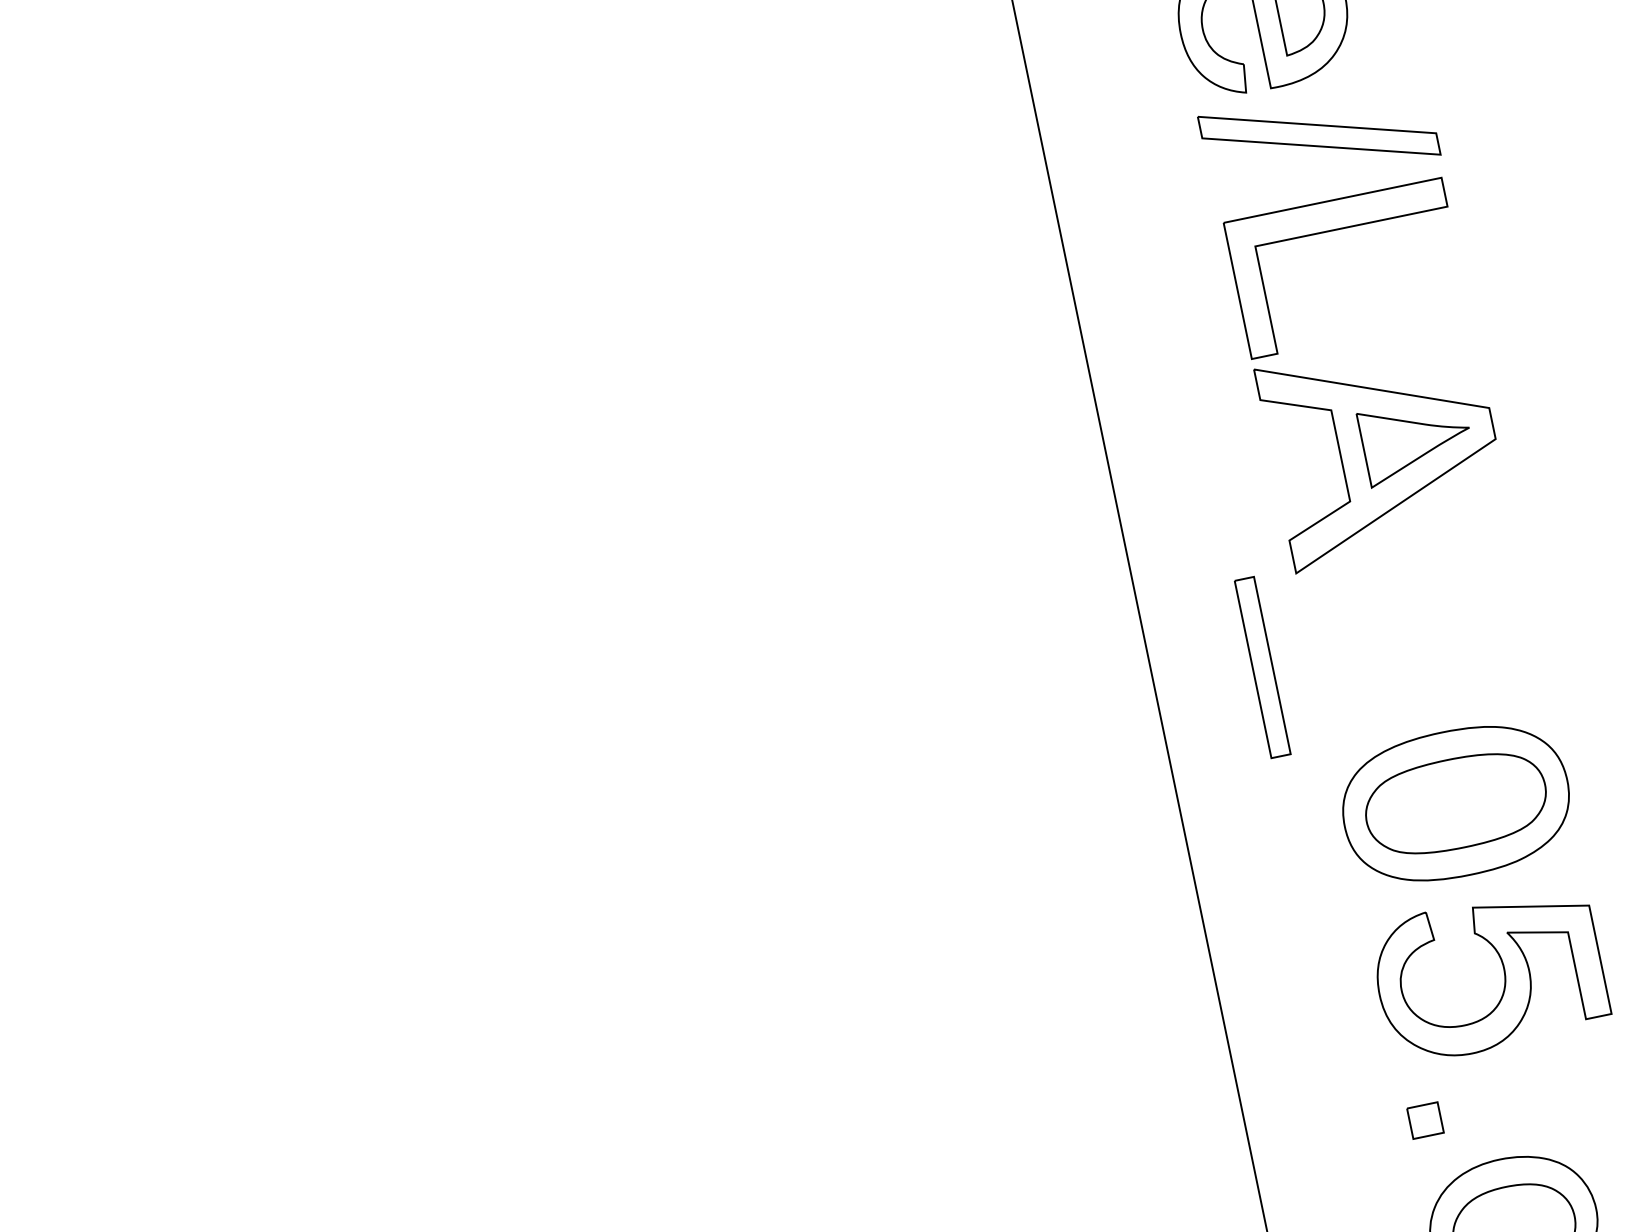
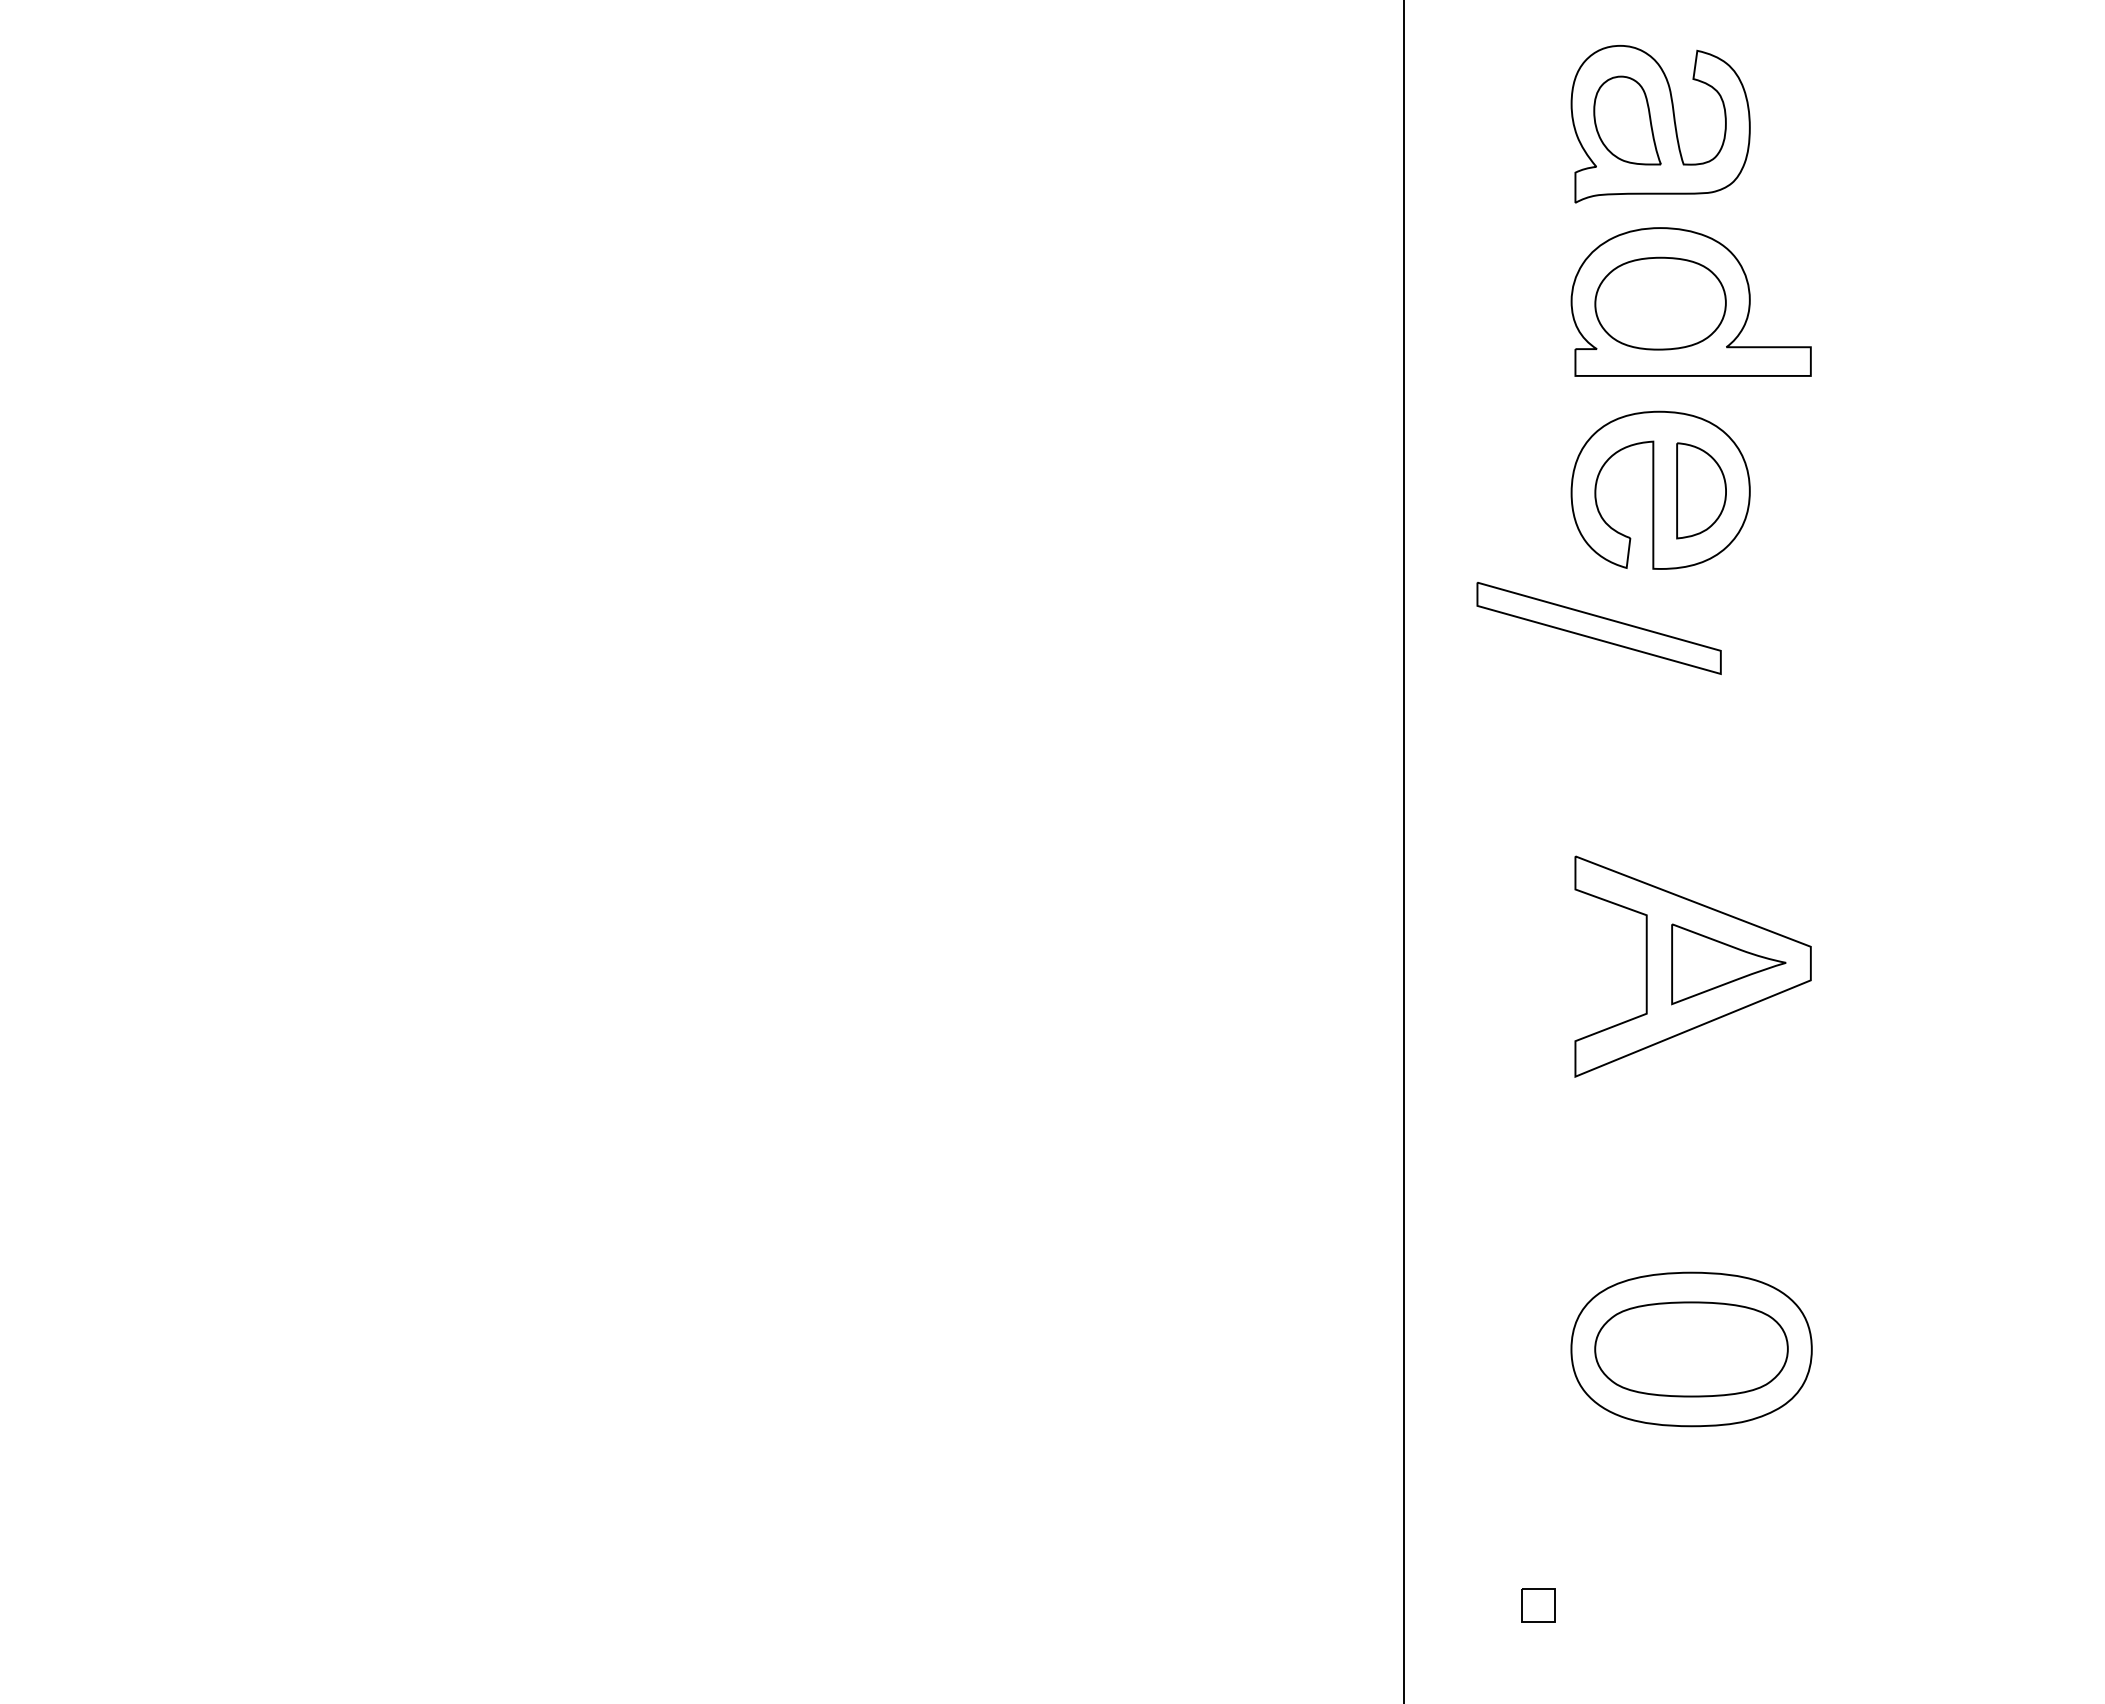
part: (1318, 136) -> (1598, 628), moved
part: (1338, 229) -> (1692, 729), removed
part: (1262, 667) -> (1520, 1166), removed
part: (1503, 973) -> (1704, 1535), removed
part: (1425, 1120) -> (1538, 1605), moved

